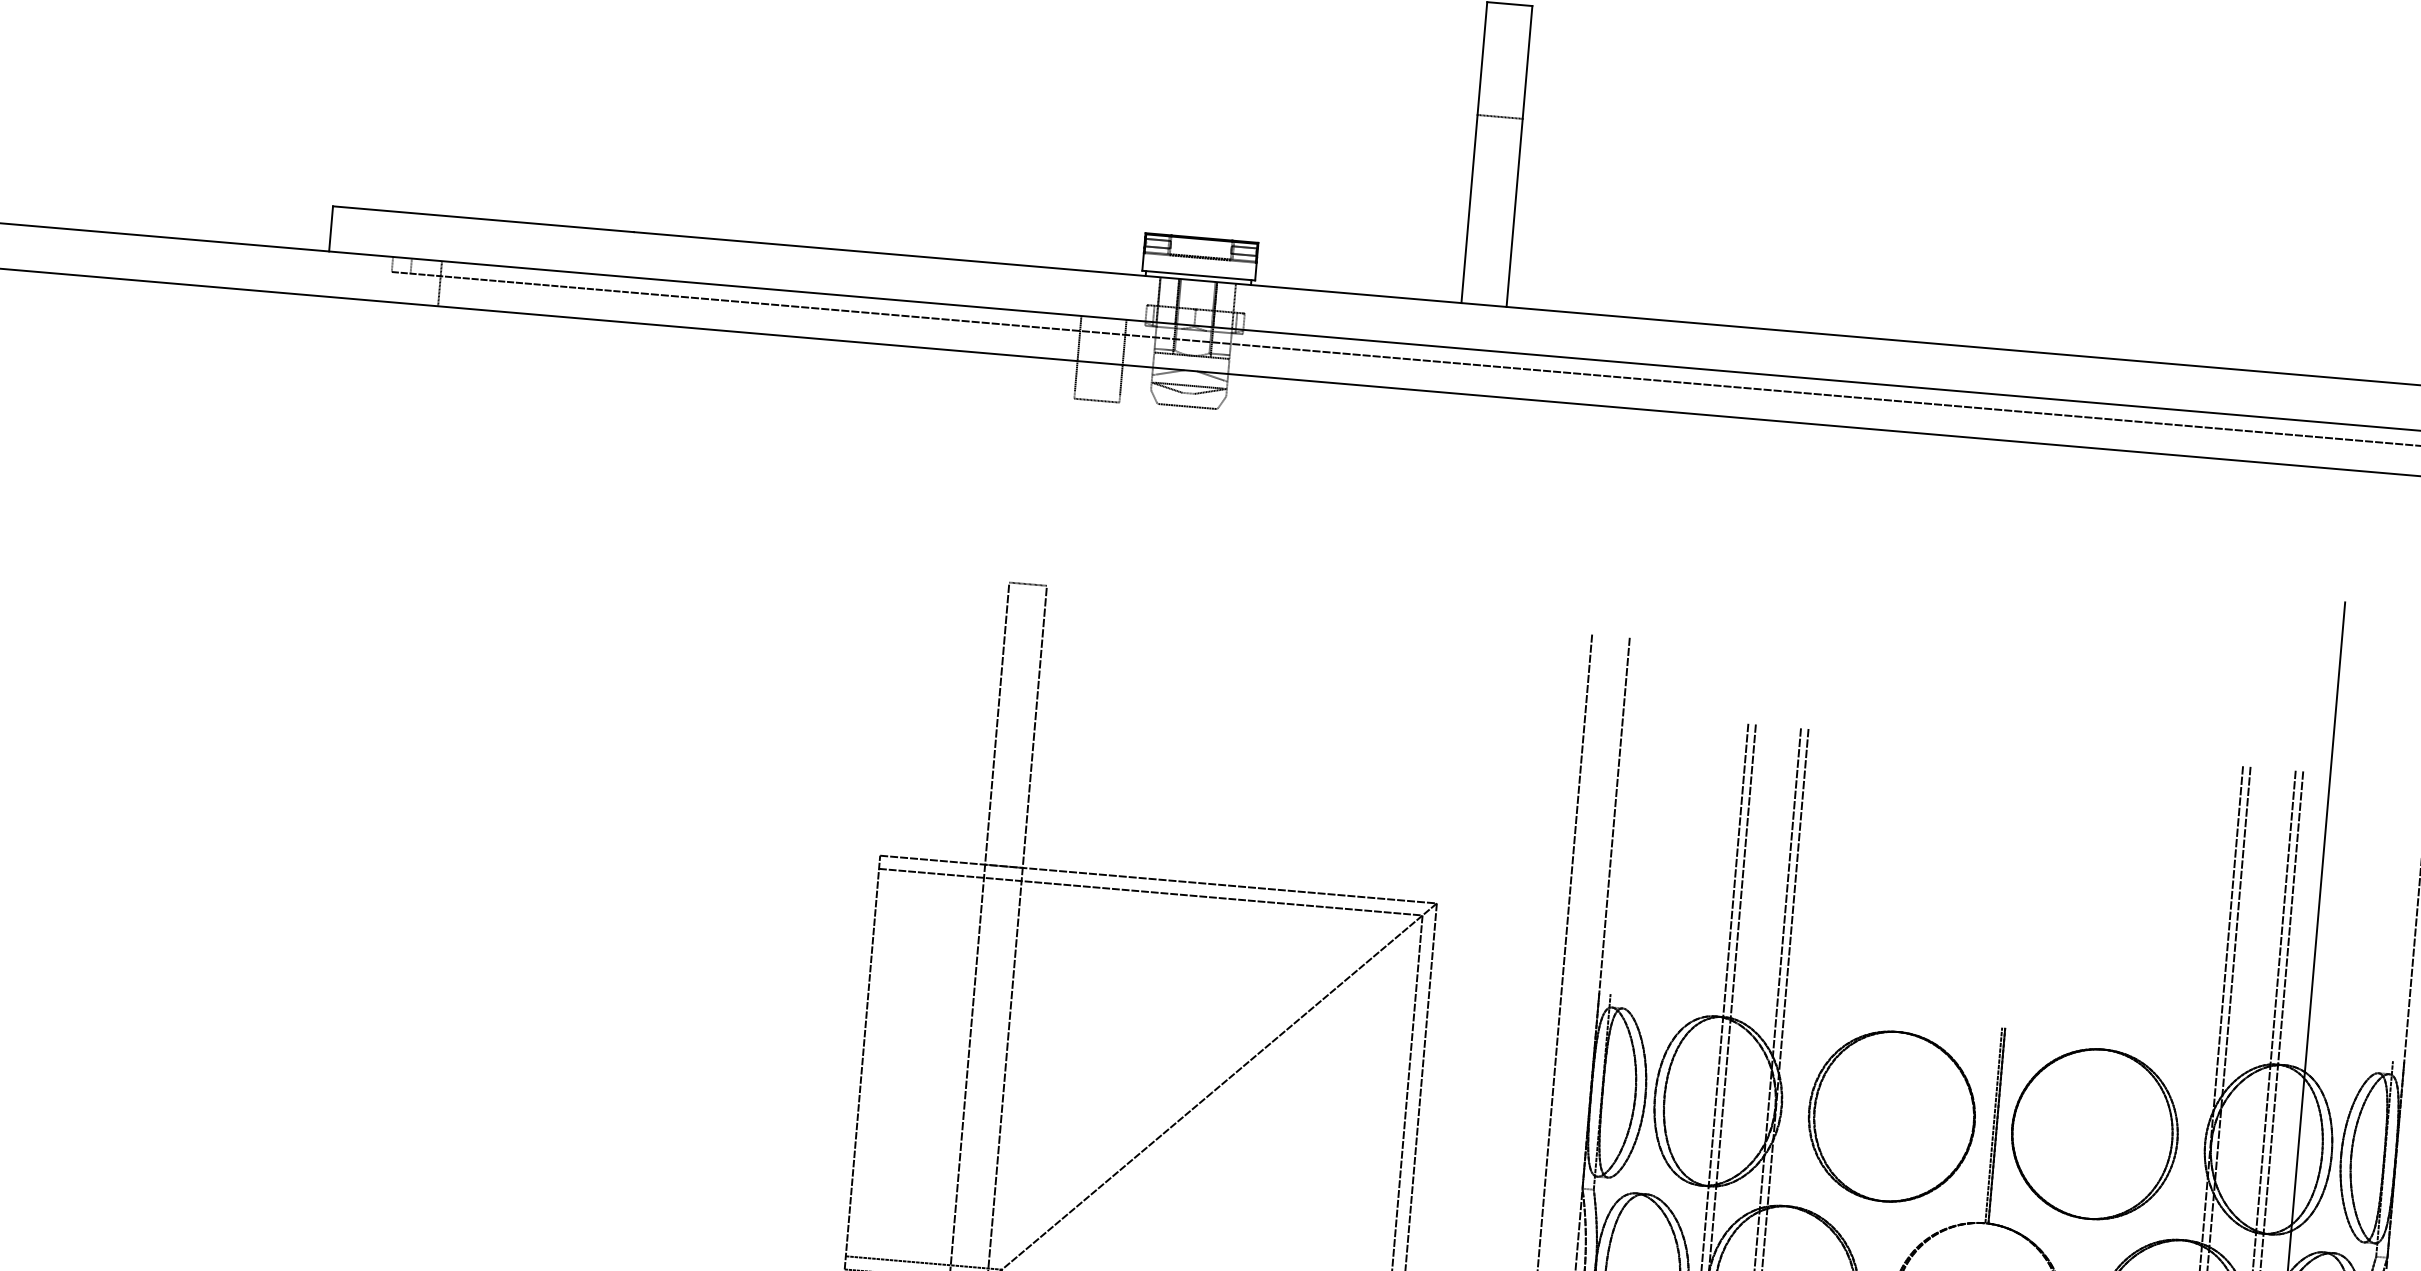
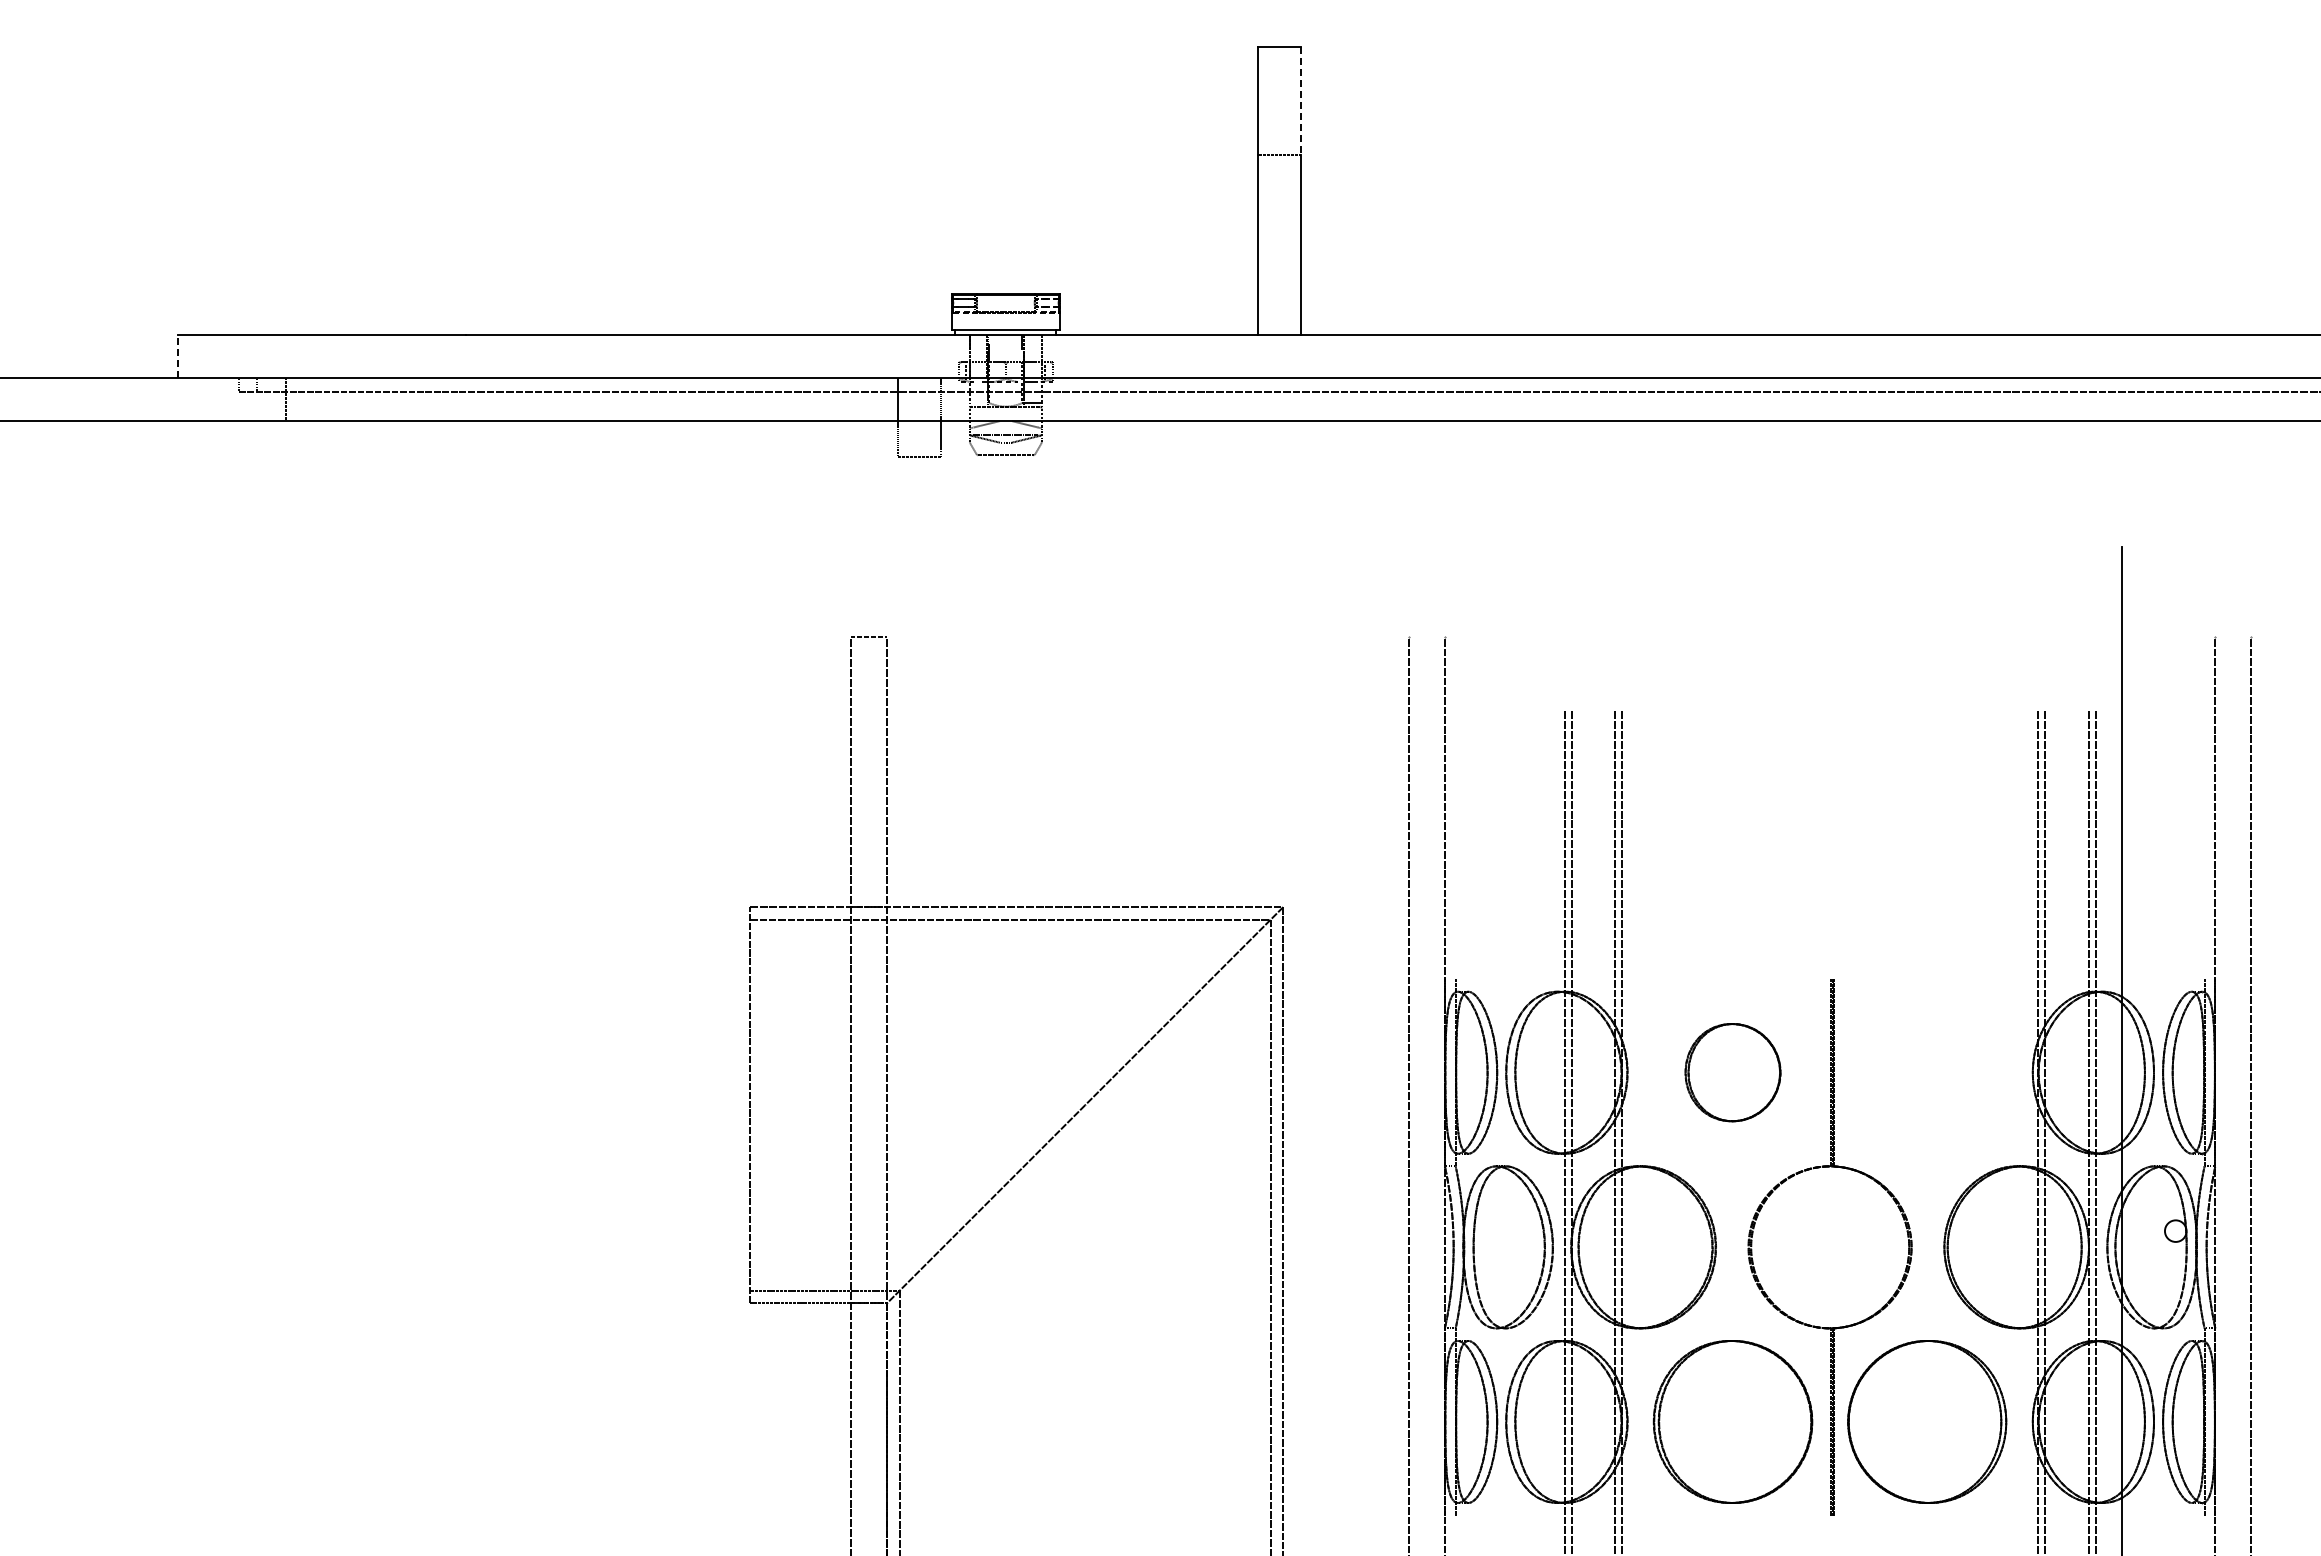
line: (1527, 63) -> (1300, 101), solid -> dashed
line: (330, 229) -> (177, 356), solid -> dashed
part: (1891, 1116) -> (1732, 1072), size x0.6
part: (2095, 1133) -> (1927, 1072), removed

